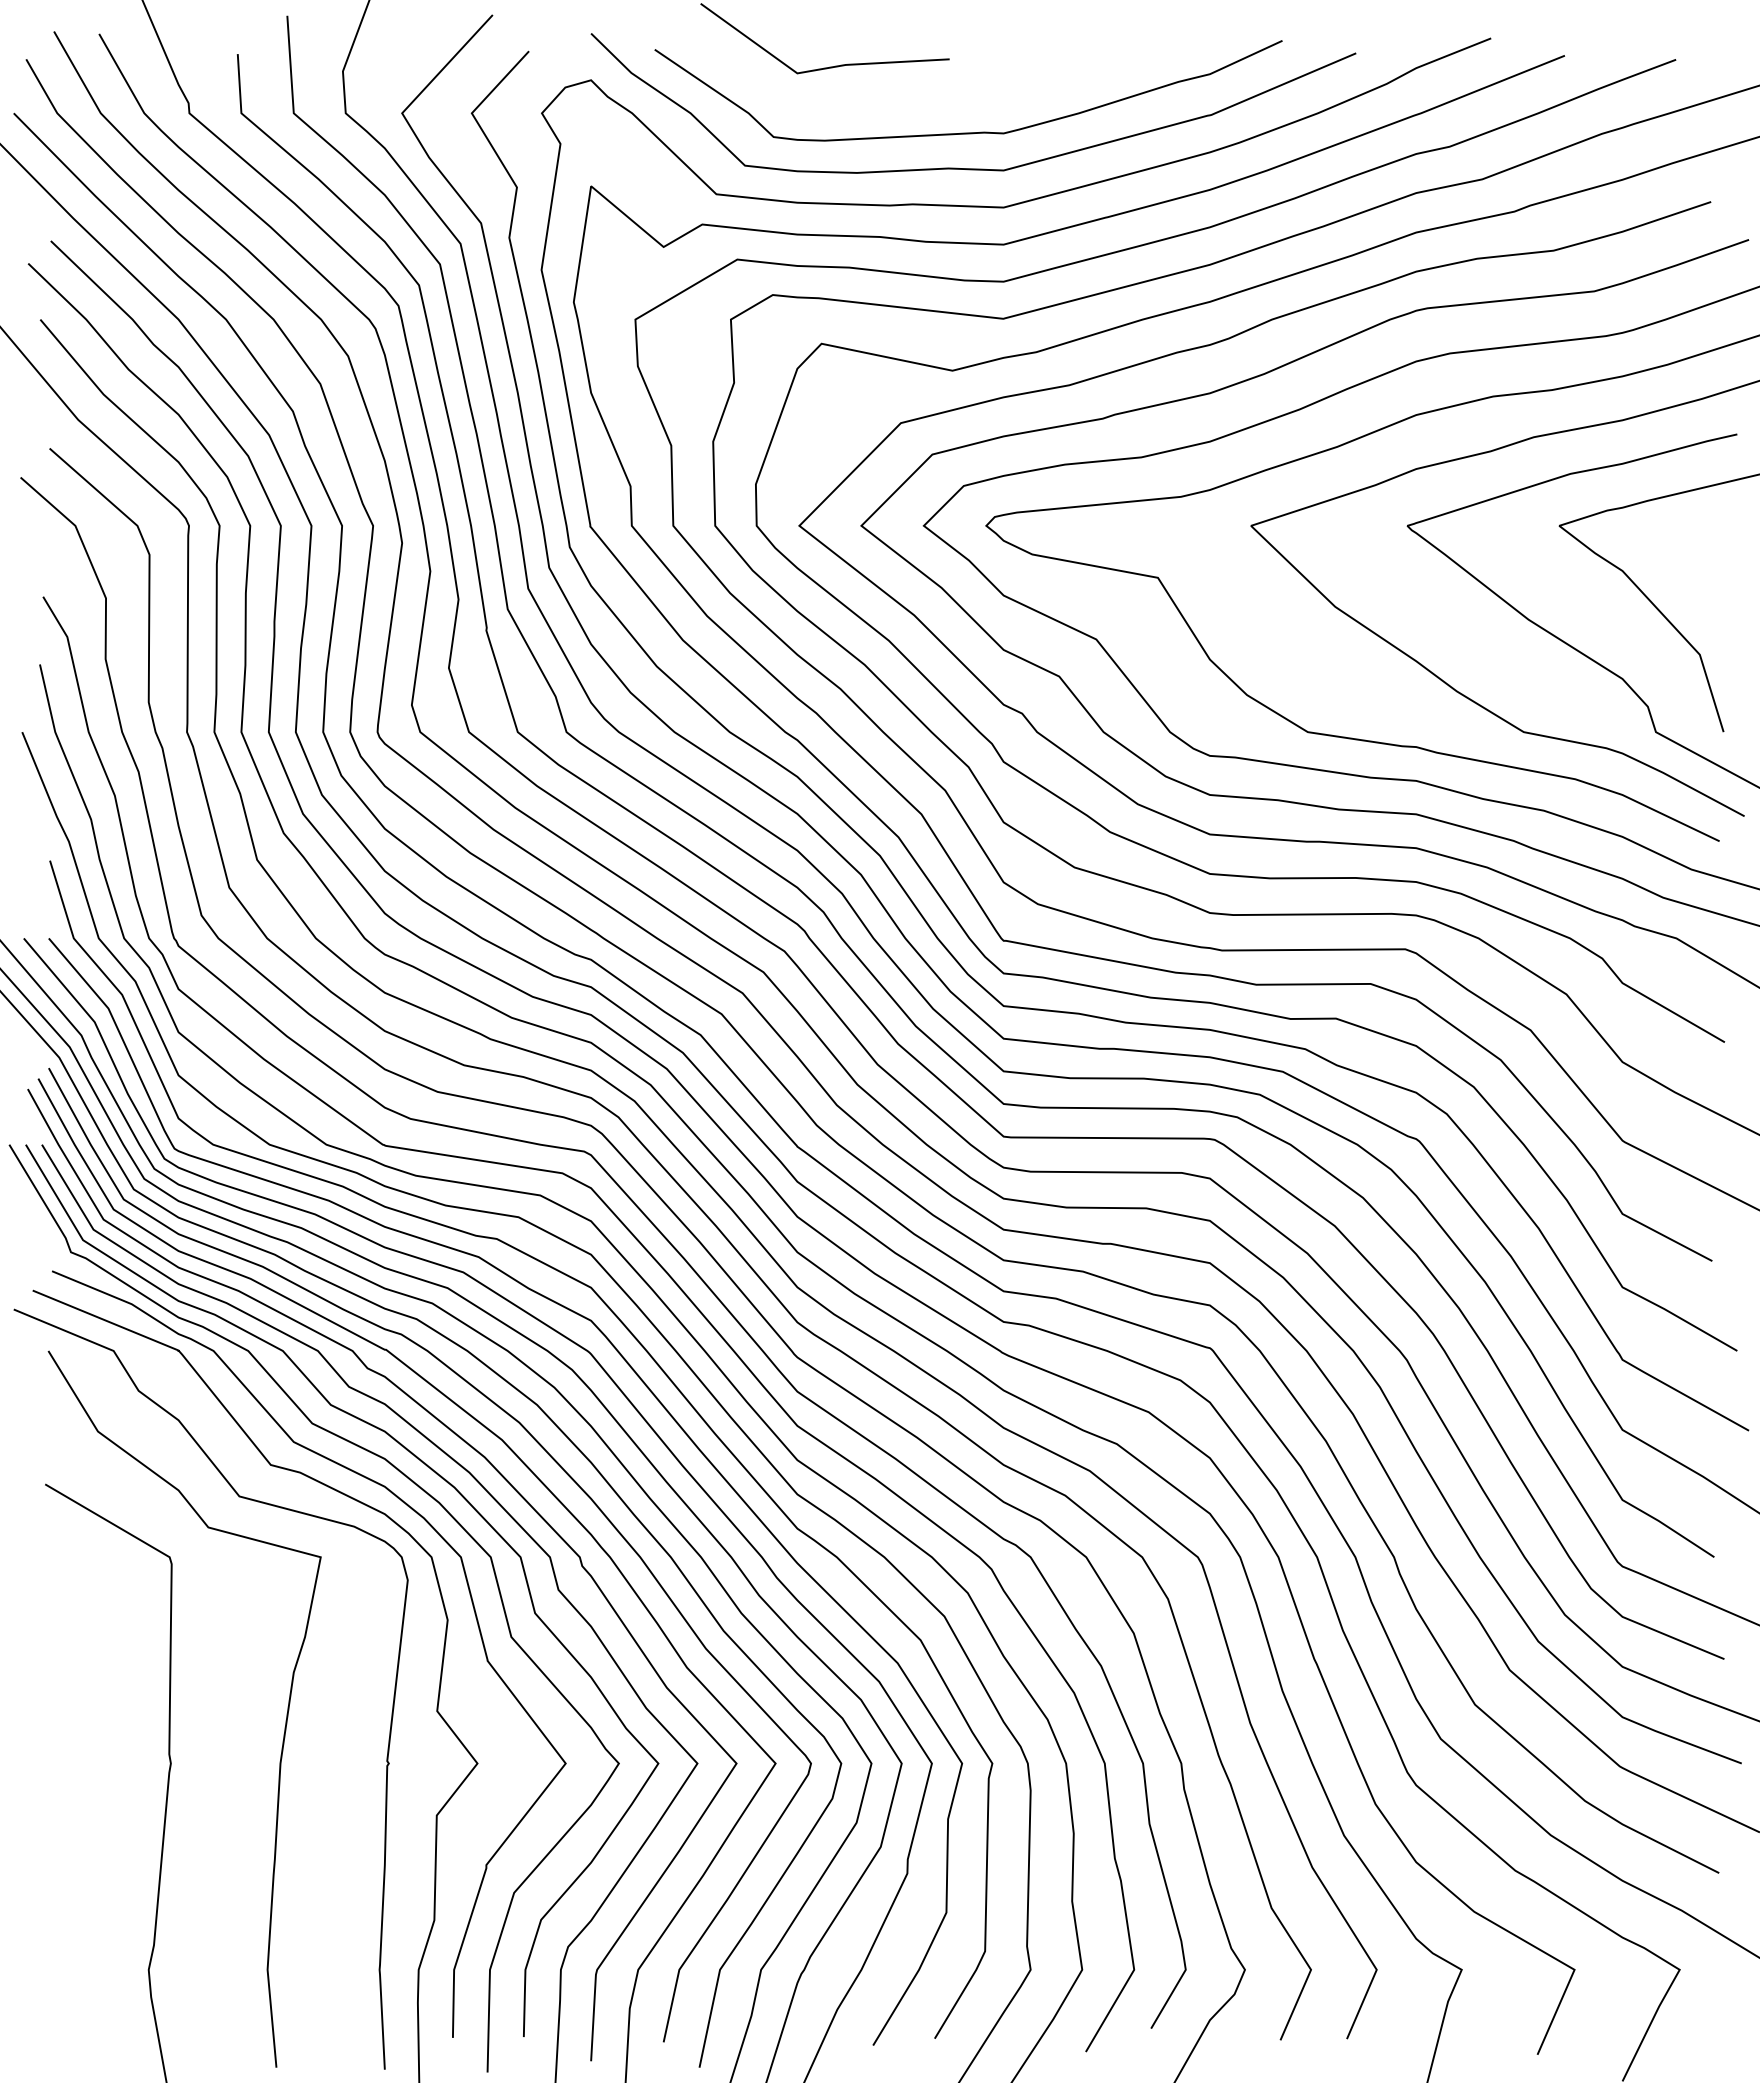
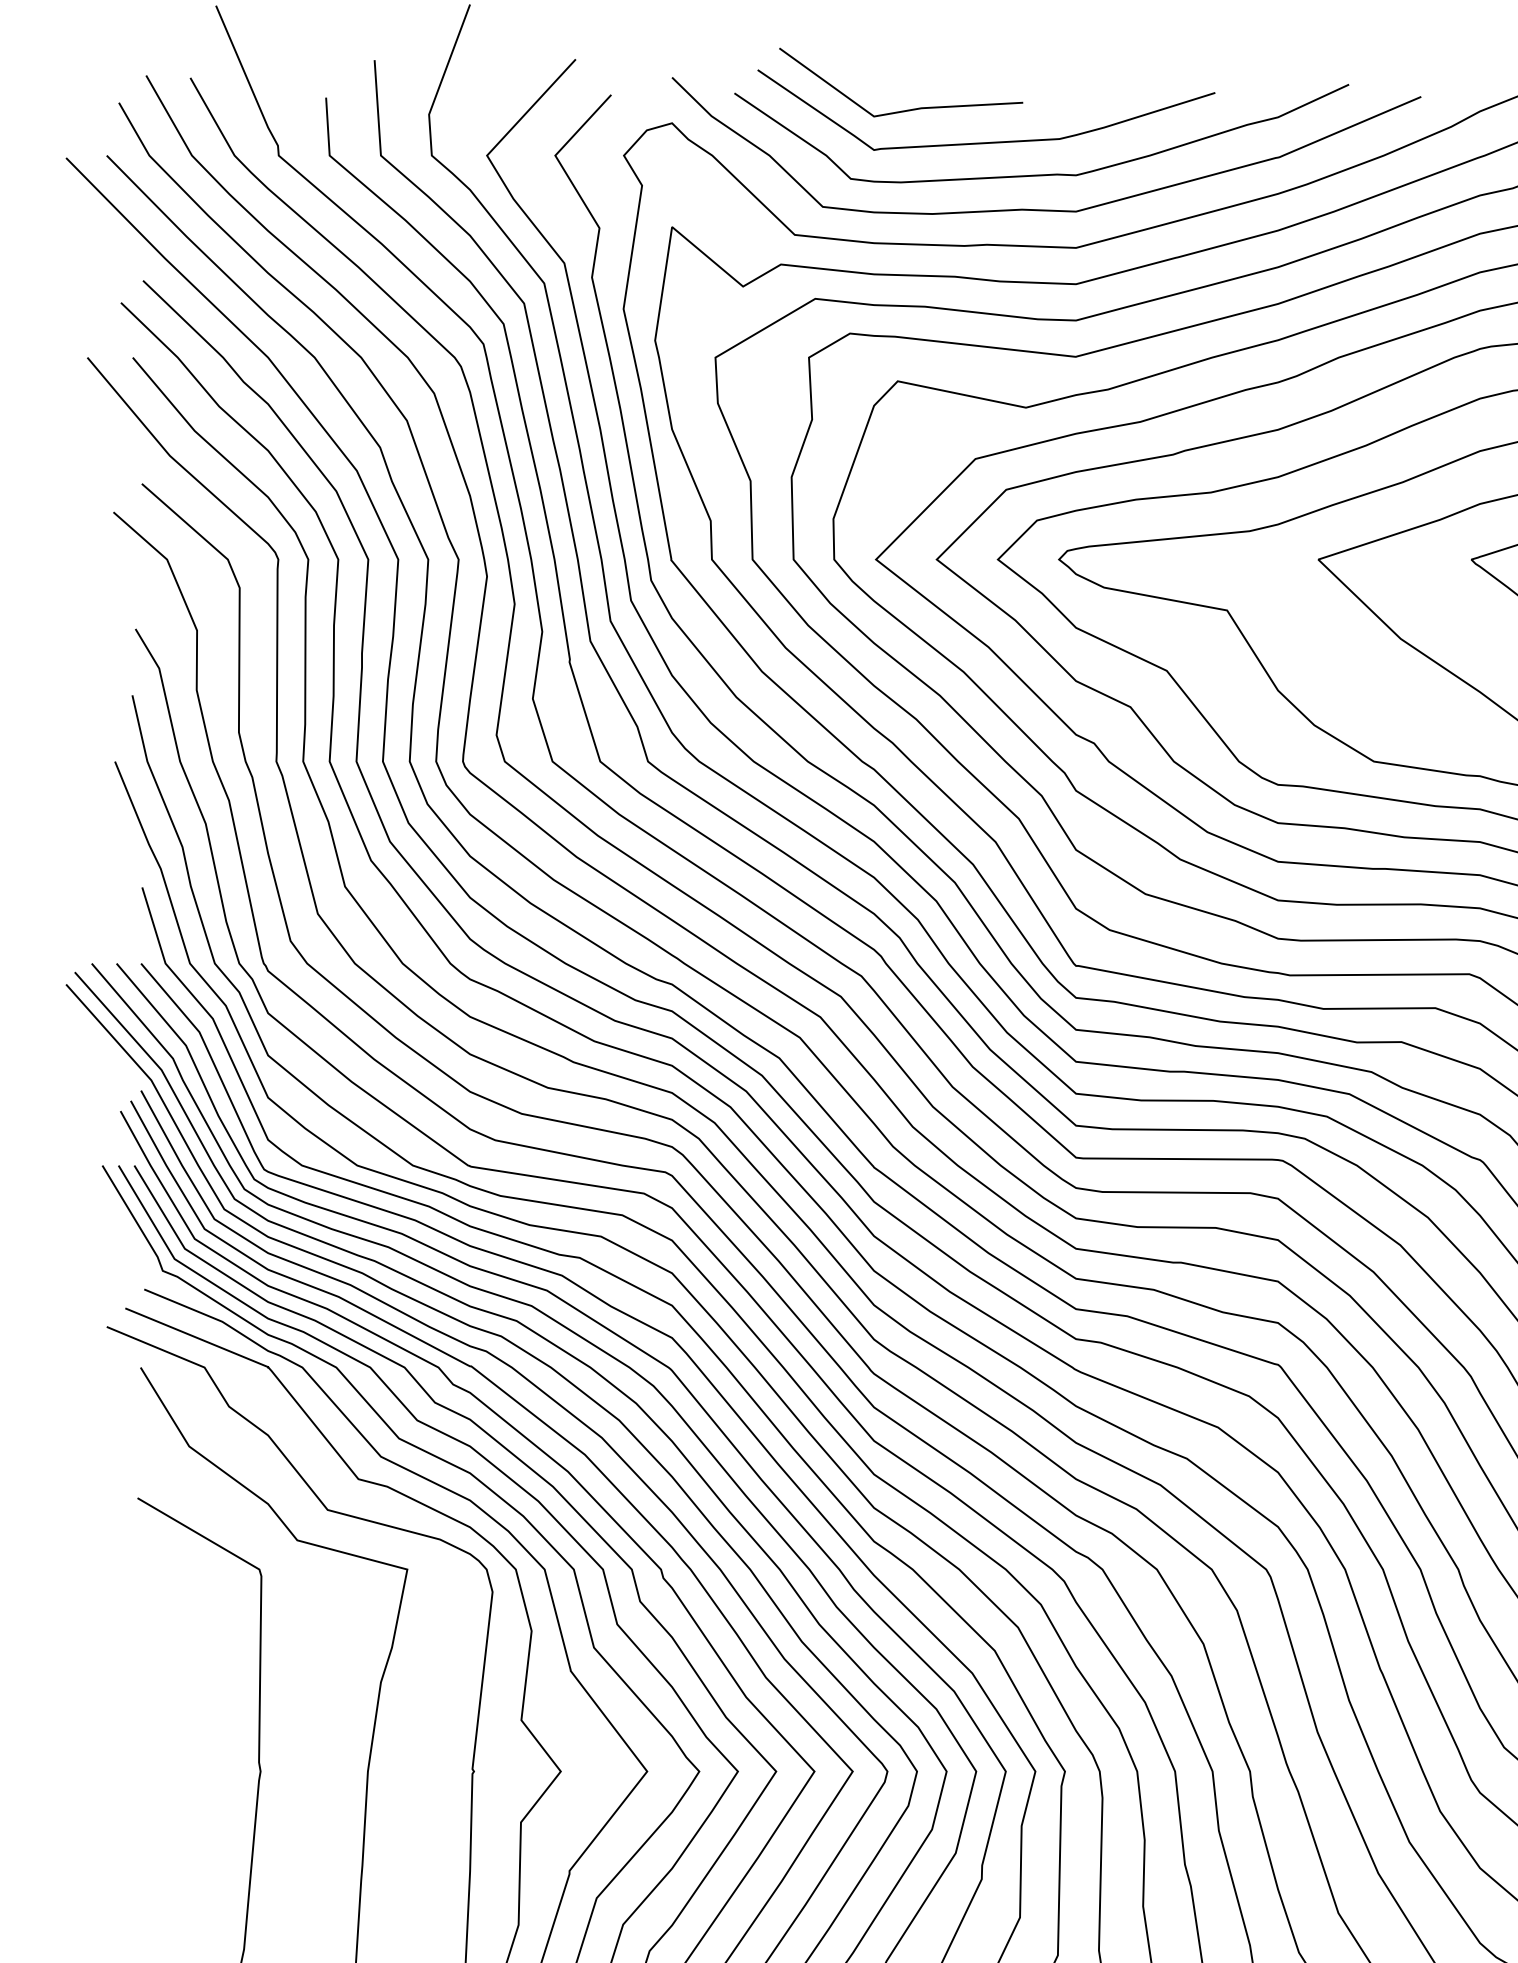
curve: (911, 99) -> (985, 142), added

